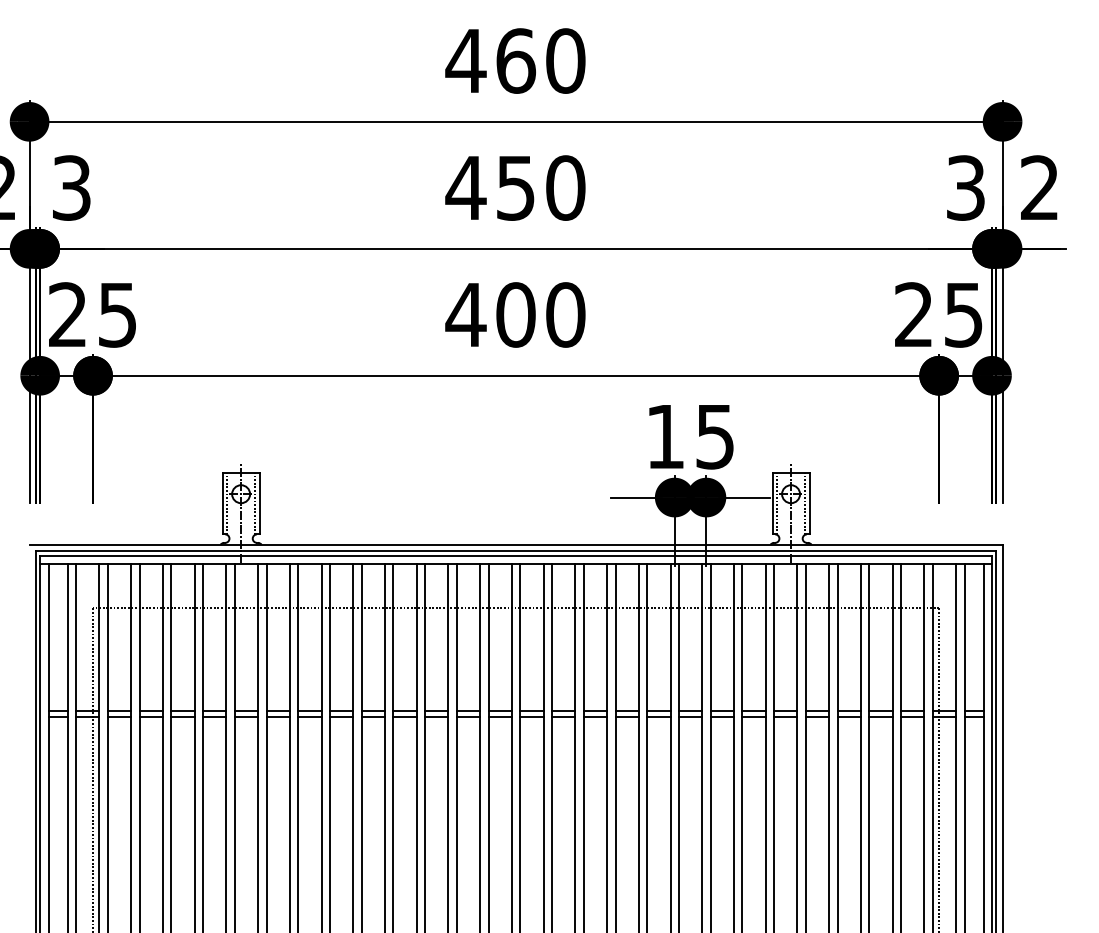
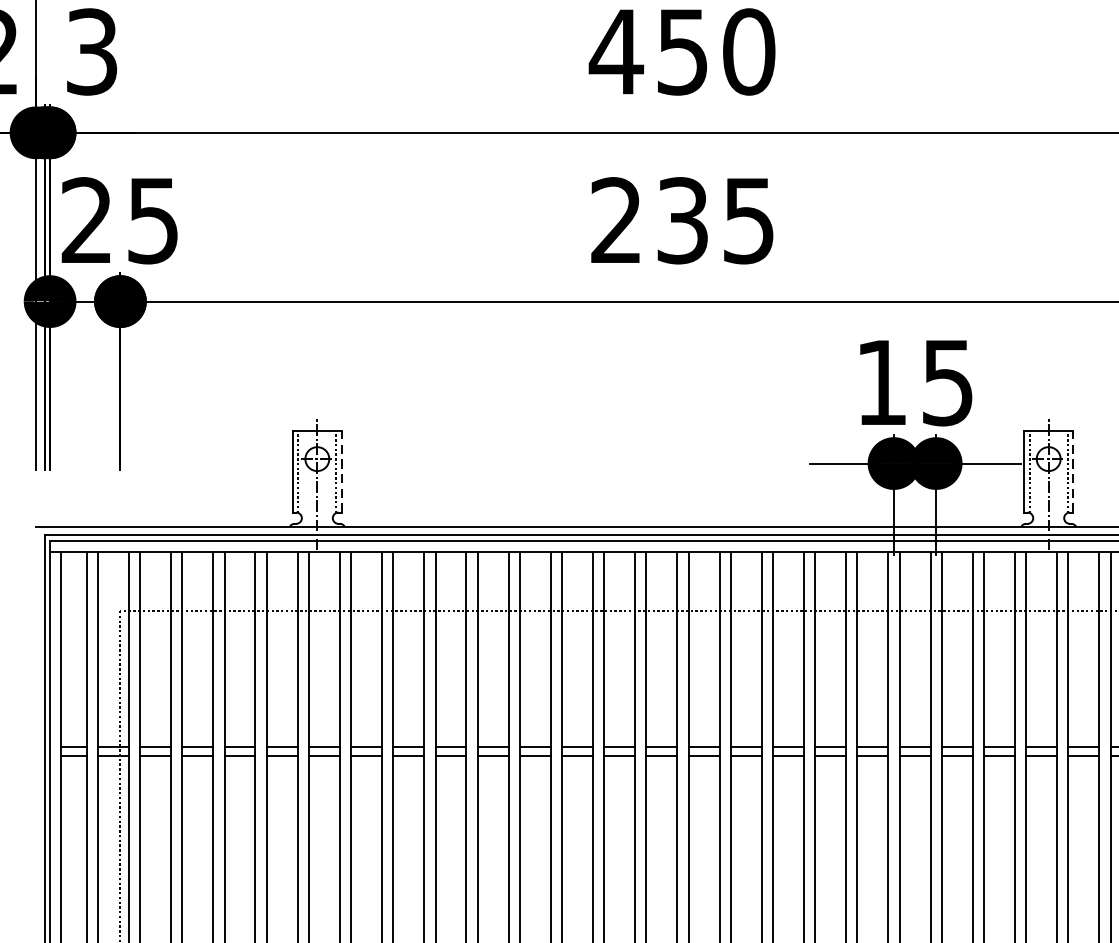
text: (515, 314) -> (682, 220), 400 -> 235
line: (259, 503) -> (341, 471), solid -> dashed
line: (809, 503) -> (1073, 471), solid -> dashed

